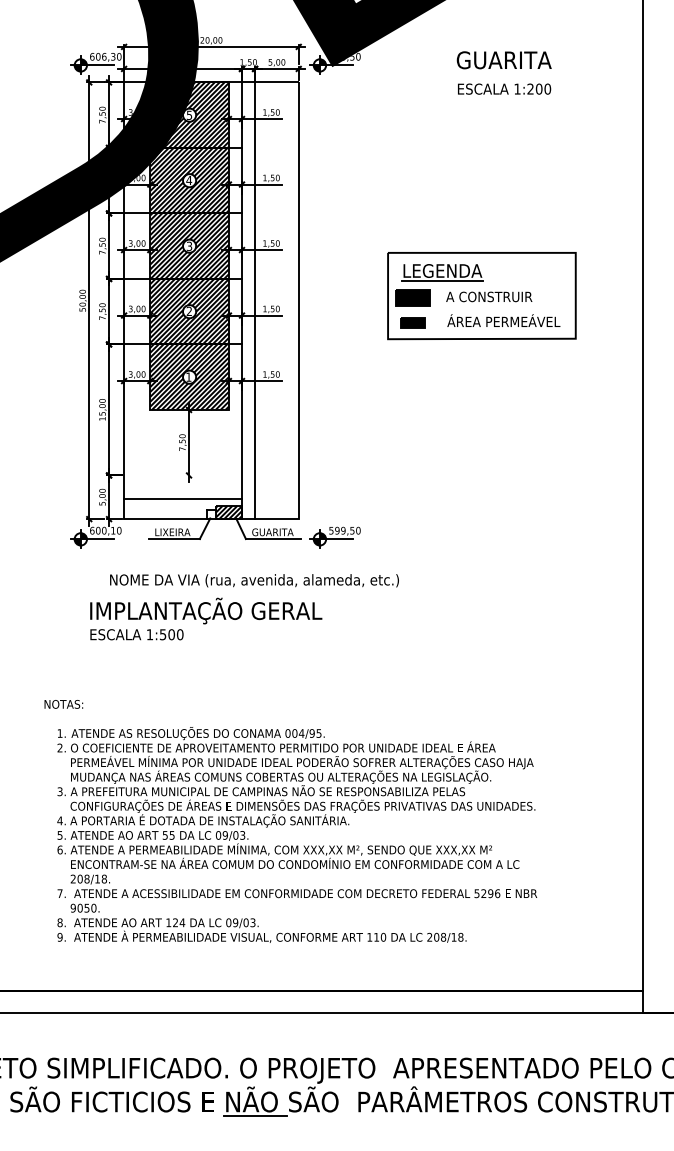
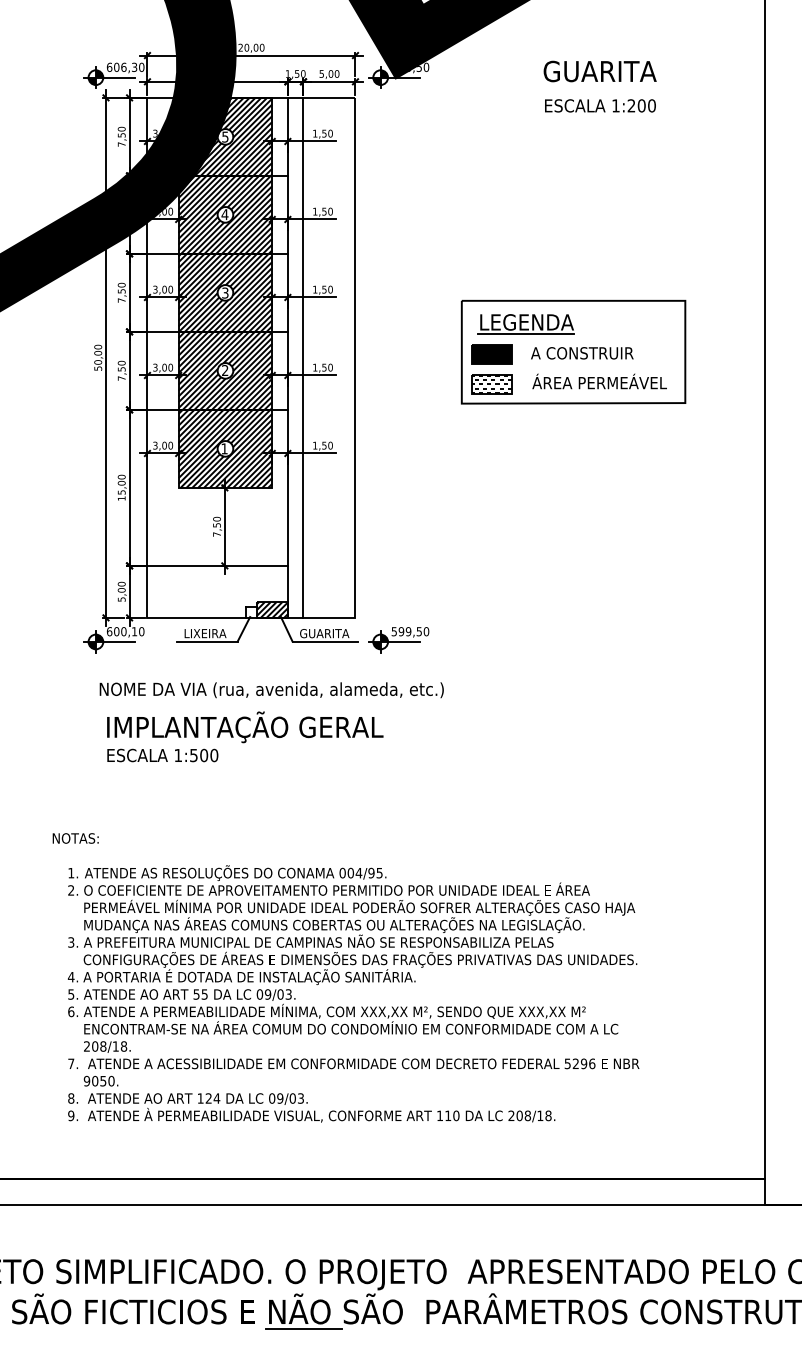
part: (413, 323) -> (491, 384), size x1.43
line: (182, 498) -> (217, 565), moved
text: (254, 580) -> (271, 690), moved

